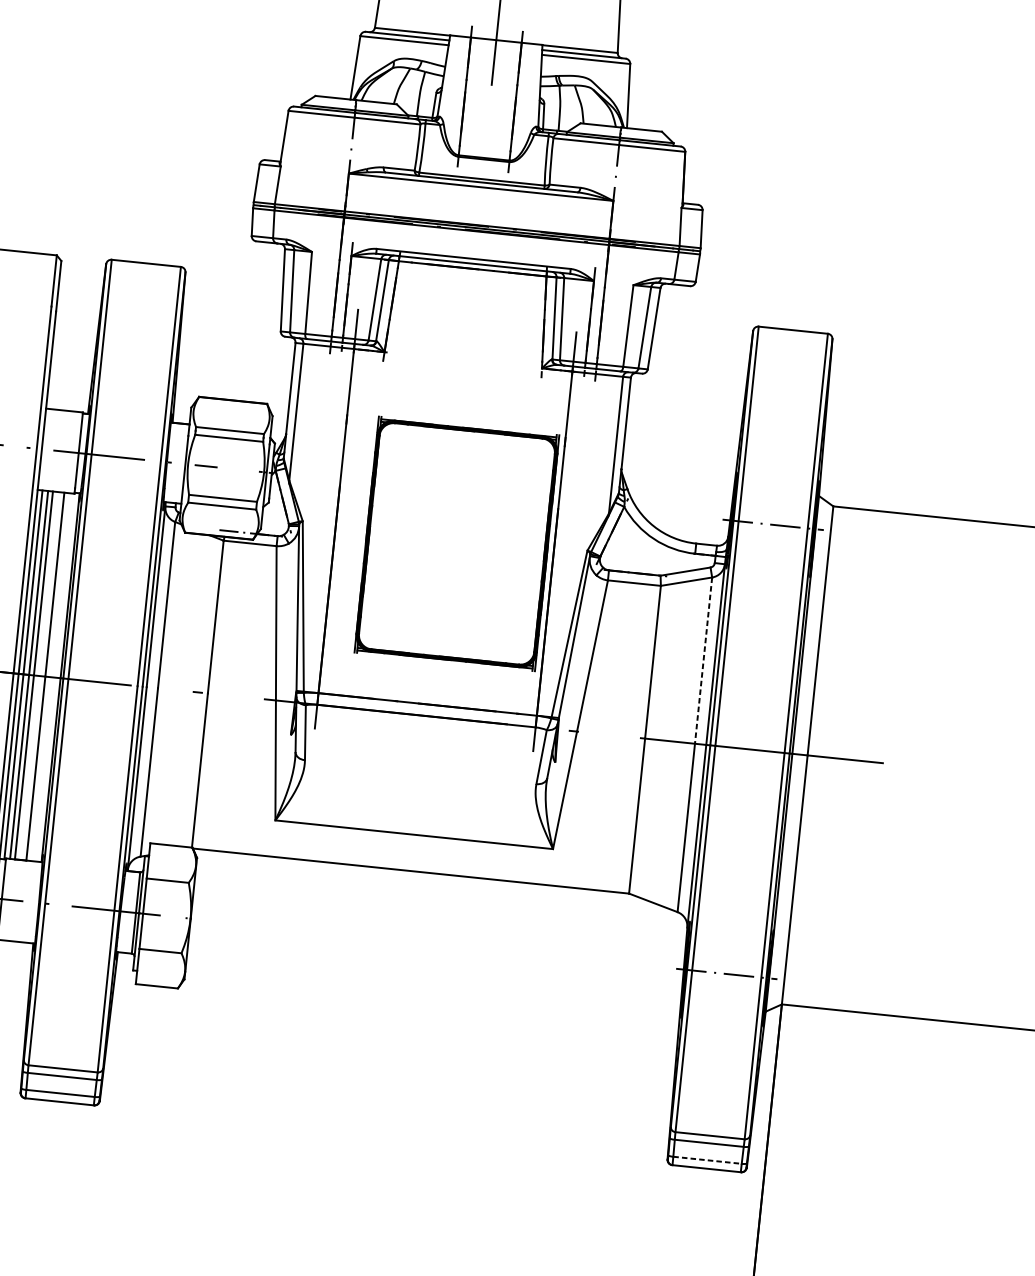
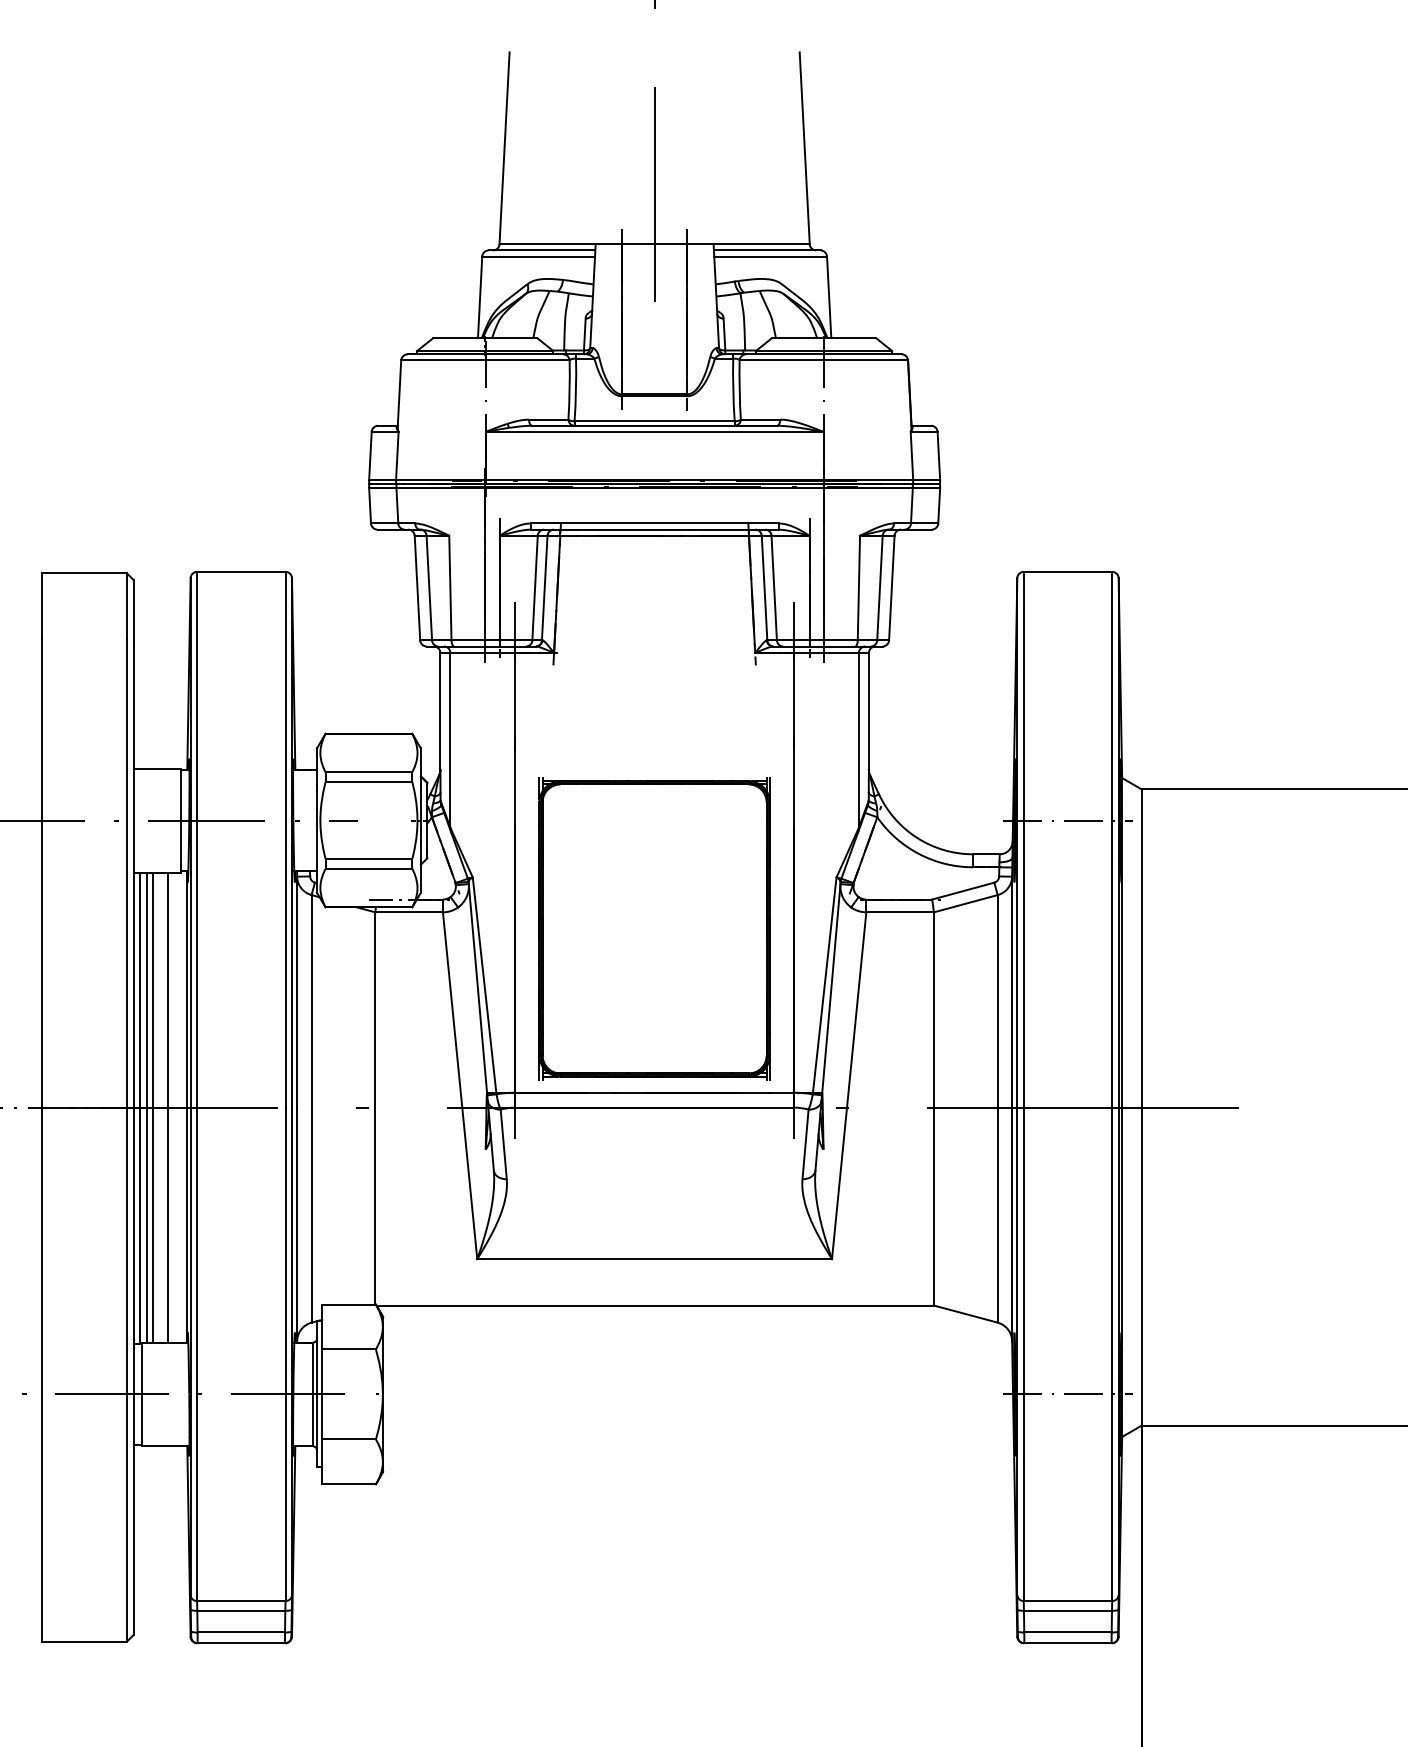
part: (456, 543) -> (654, 928), moved
line: (703, 660) -> (997, 1001), dashed -> solid
line: (707, 1160) -> (1067, 1632), dashed -> solid

